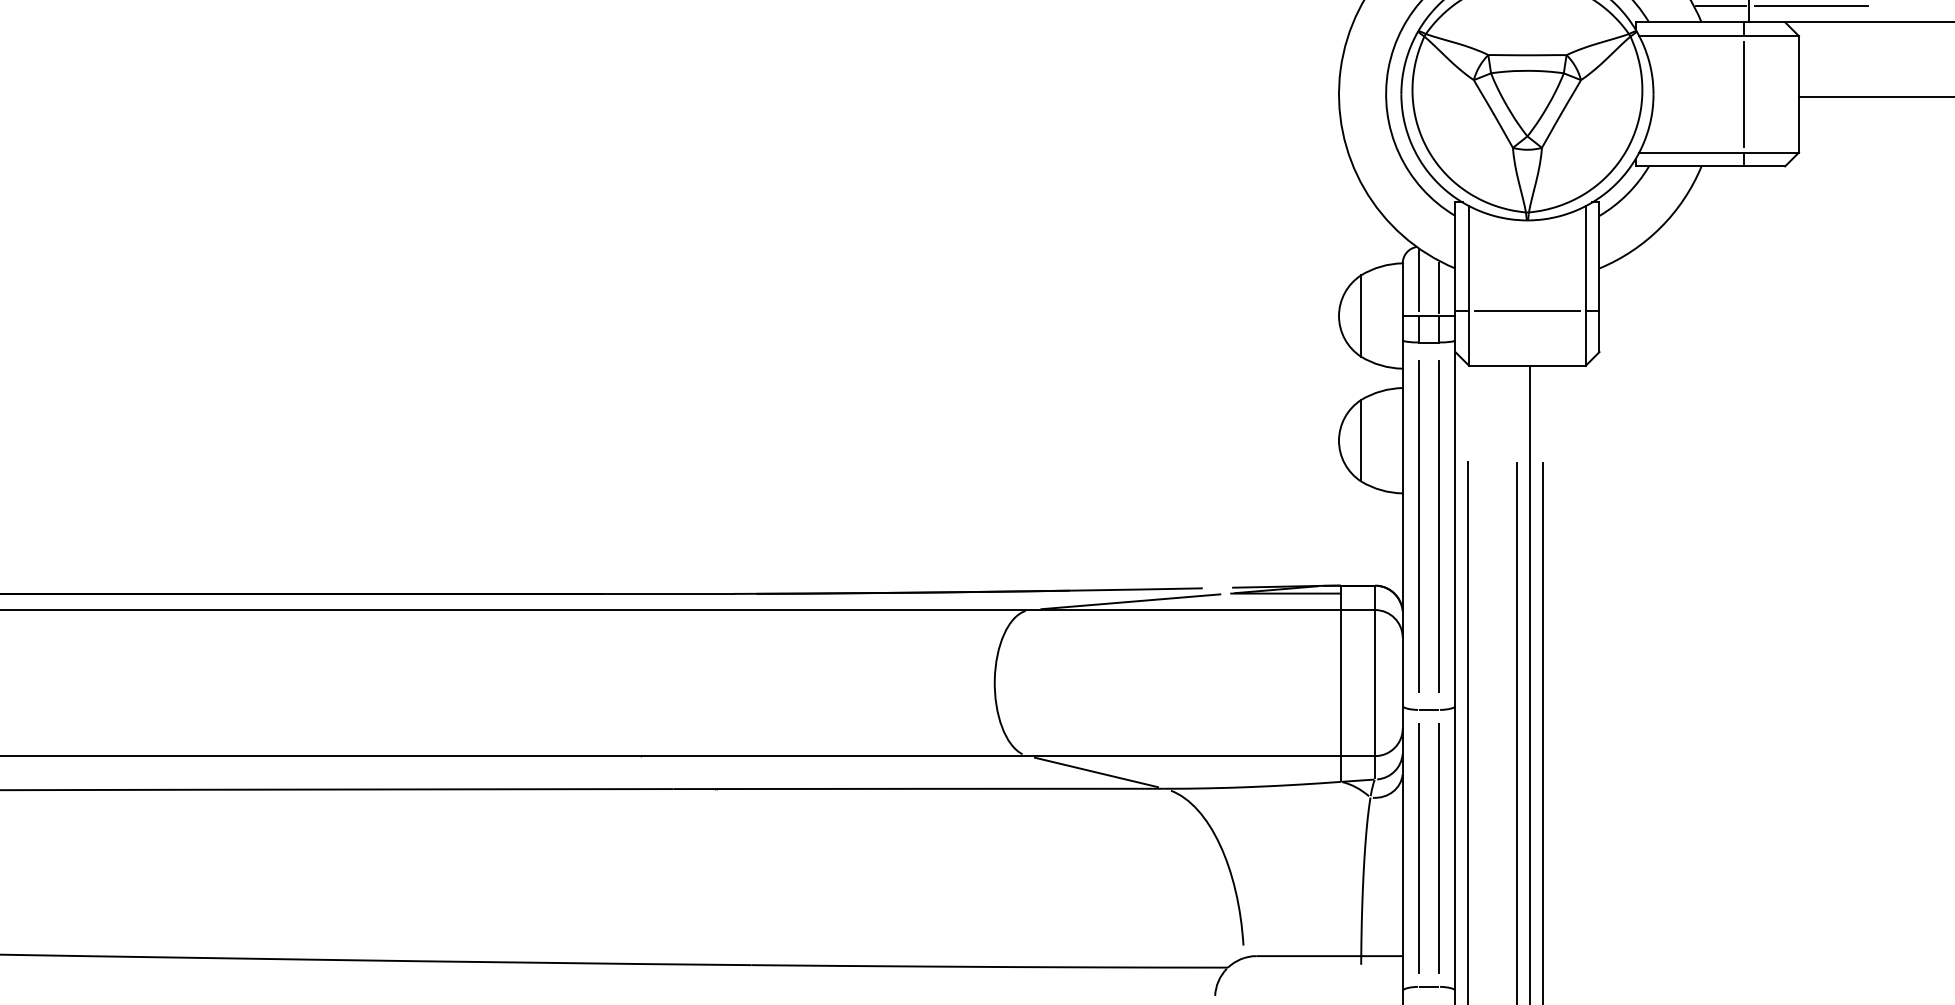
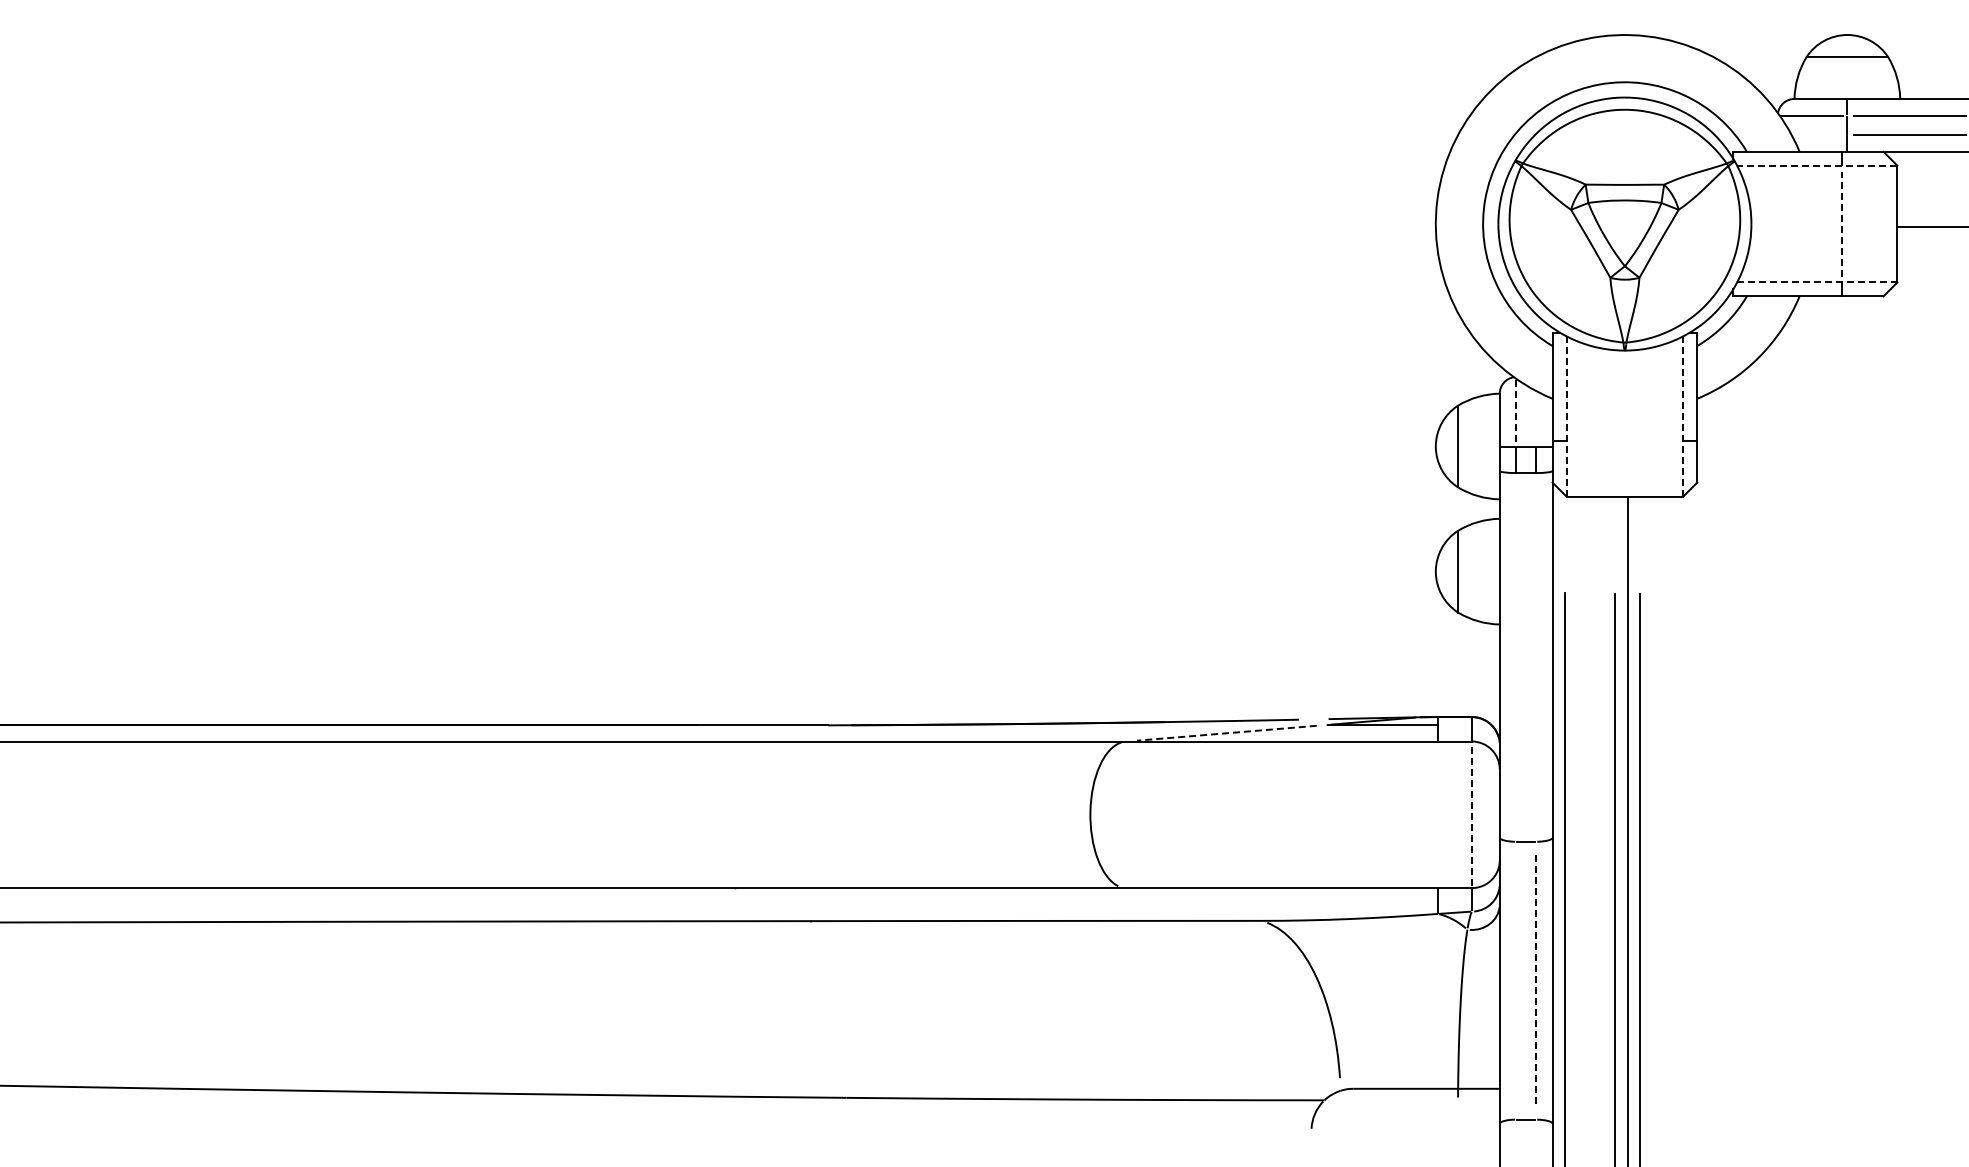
line: (1720, 6) -> (1818, 135), removed
line: (1718, 35) -> (1816, 165), solid -> dashed
line: (1743, 94) -> (1841, 224), solid -> dashed
line: (1719, 152) -> (1817, 282), solid -> dashed
line: (1419, 281) -> (1516, 411), solid -> dashed
line: (1469, 286) -> (1566, 416), solid -> dashed
line: (1585, 286) -> (1683, 416), solid -> dashed
line: (1438, 287) -> (1535, 417), removed
line: (1527, 310) -> (1624, 440), removed
line: (1419, 526) -> (1516, 657), removed
line: (1438, 526) -> (1535, 657), removed
line: (1130, 602) -> (1226, 733), solid -> dashed
line: (1340, 682) -> (1437, 814), removed
line: (1374, 682) -> (1471, 814), solid -> dashed
line: (1096, 772) -> (1192, 904), removed
line: (1419, 848) -> (1516, 980), removed
line: (1438, 849) -> (1535, 981), solid -> dashed

